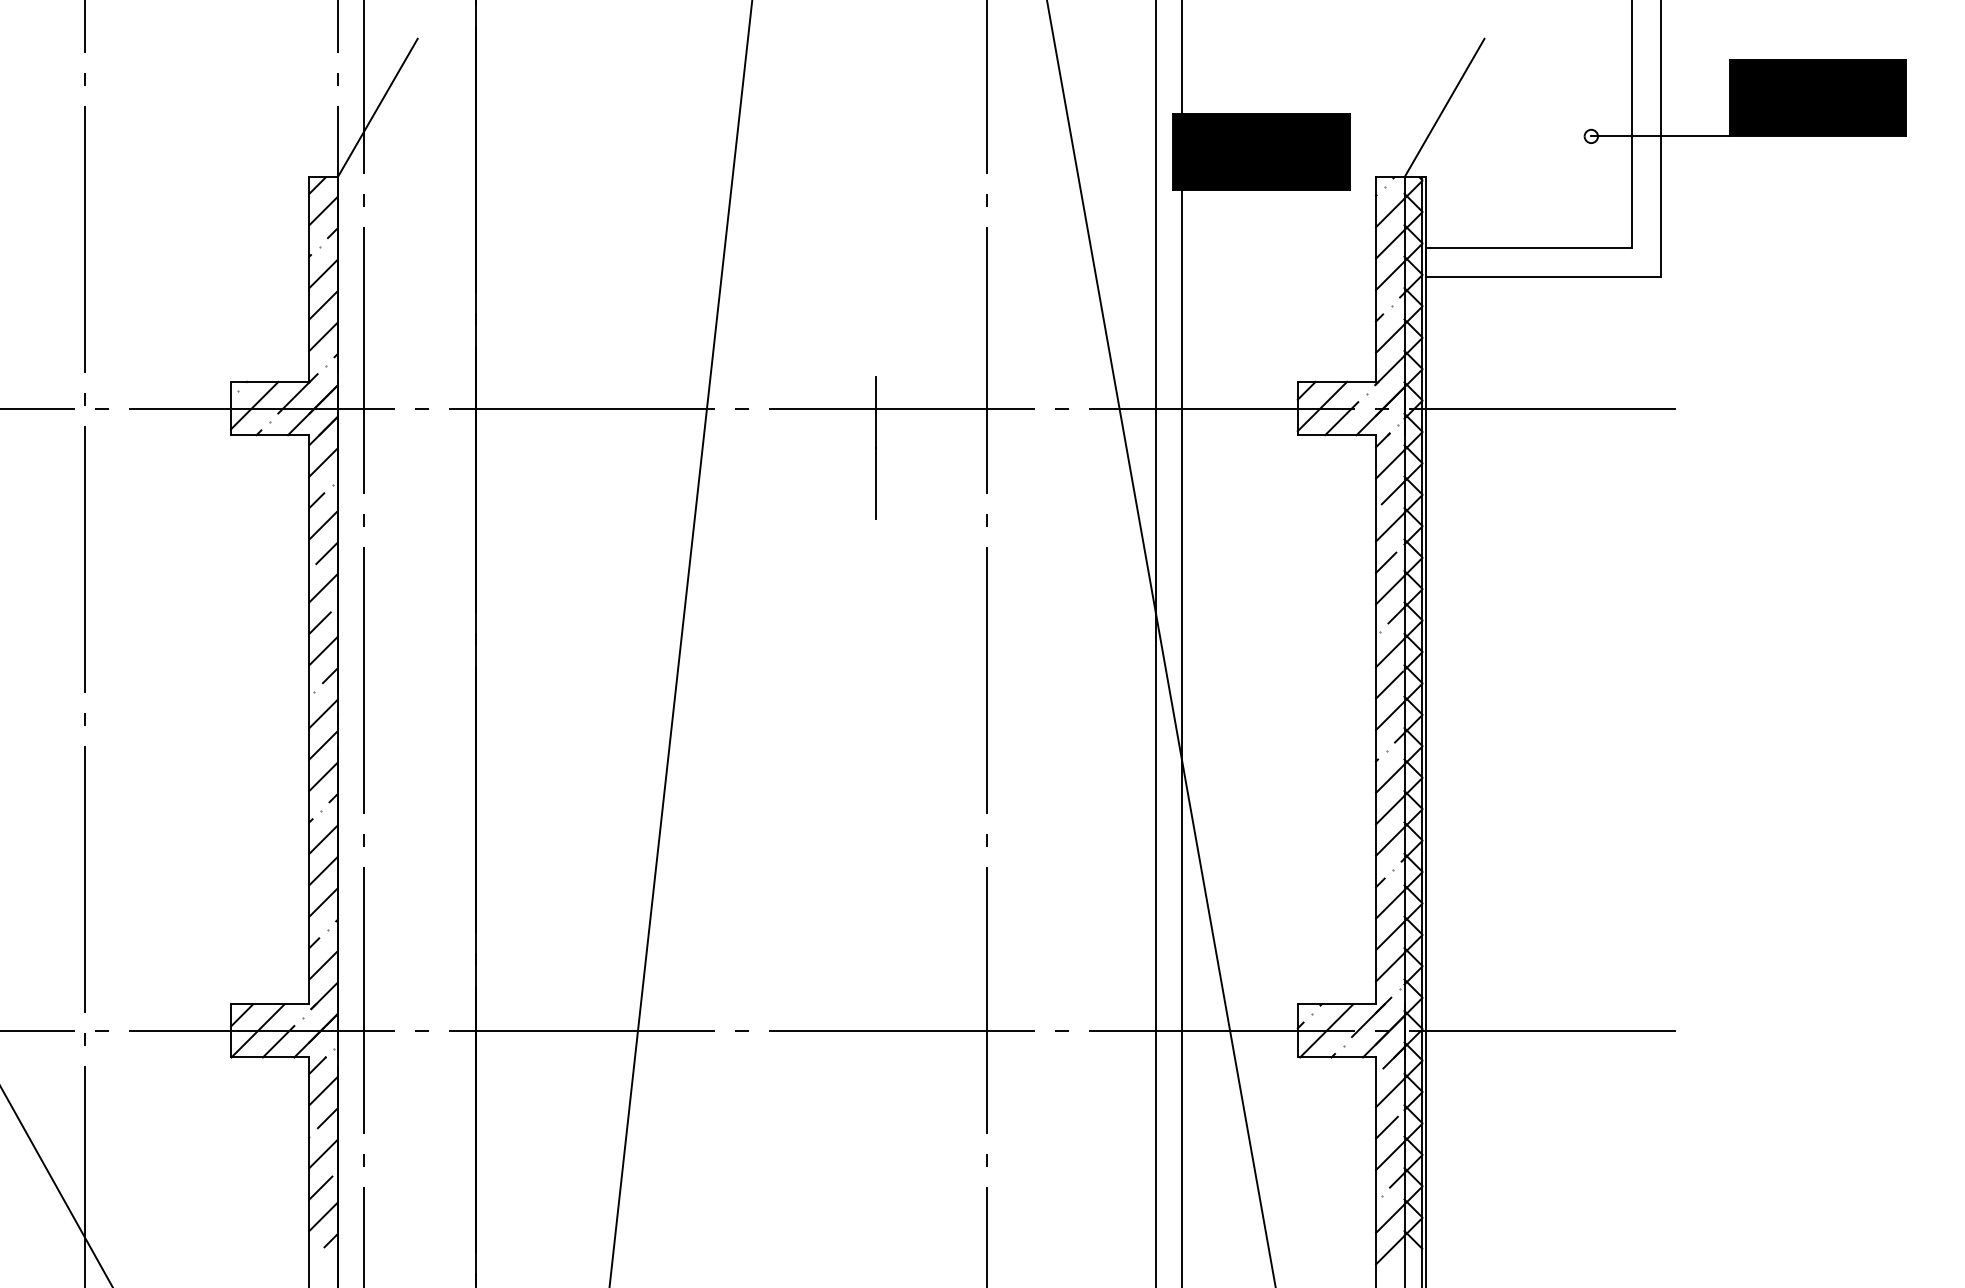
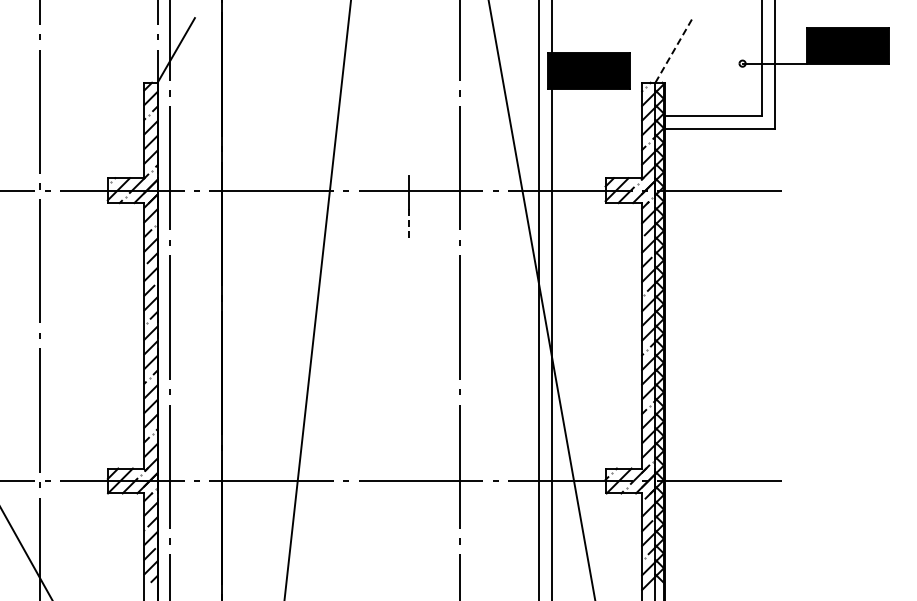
line: (1445, 106) -> (674, 49), solid -> dashed
line: (875, 483) -> (408, 225), solid -> dashed

